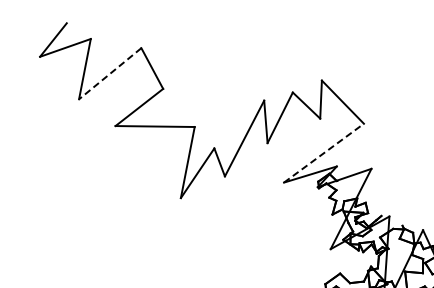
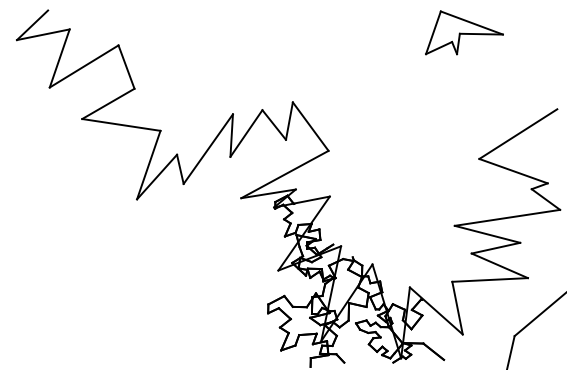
line: (109, 73) -> (83, 66), dashed -> solid
line: (323, 153) -> (284, 174), dashed -> solid

